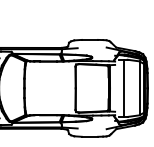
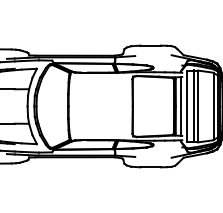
line: (114, 88) -> (181, 106), added
line: (119, 88) -> (187, 106), added
line: (127, 88) -> (197, 106), added

